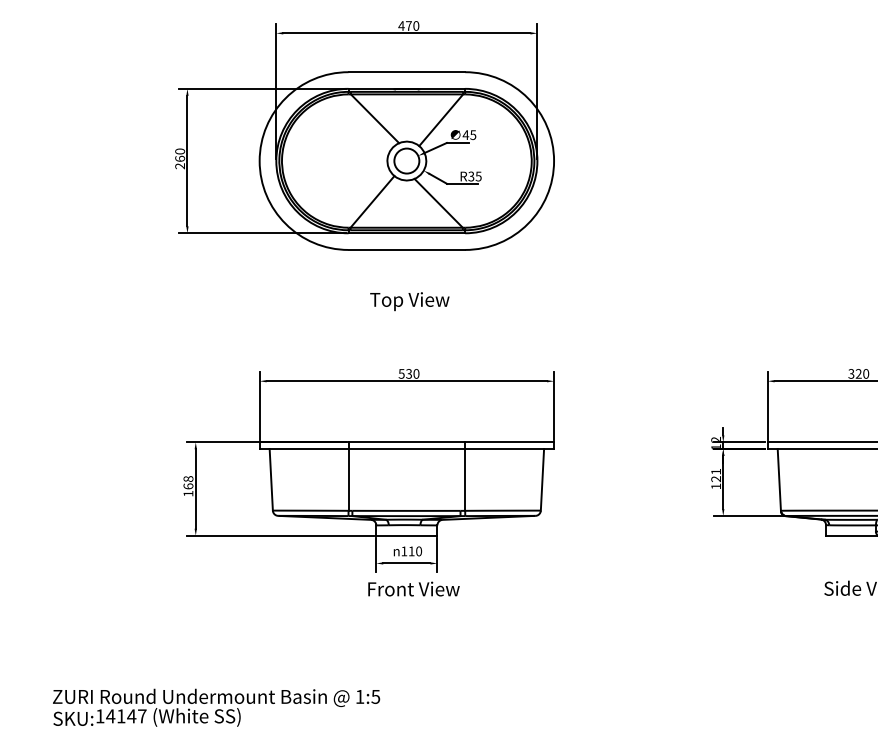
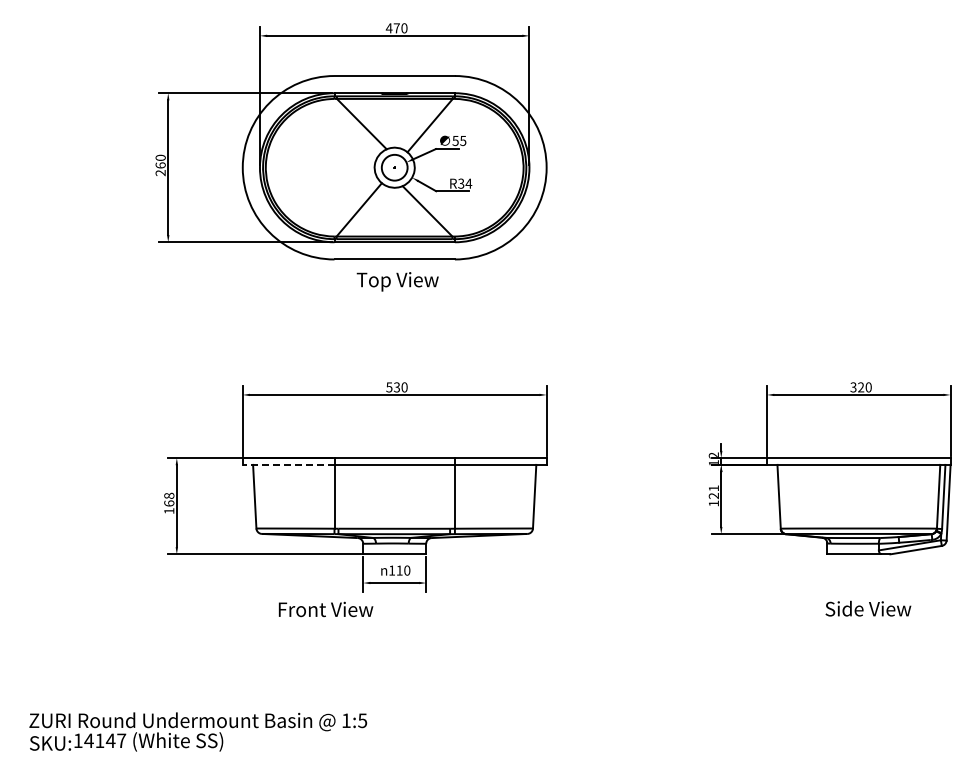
text: (465, 135) -> (455, 141), 45 -> 55
text: (478, 176) -> (468, 183), R35 -> R34
text: (409, 301) -> (397, 281), moved
line: (303, 448) -> (288, 464), solid -> dashed
text: (414, 589) -> (326, 609), moved

